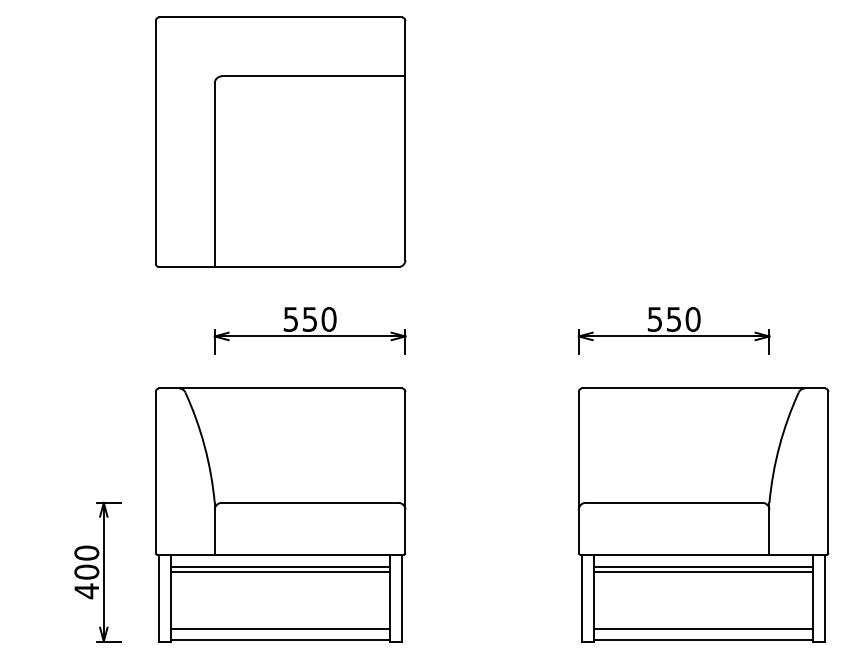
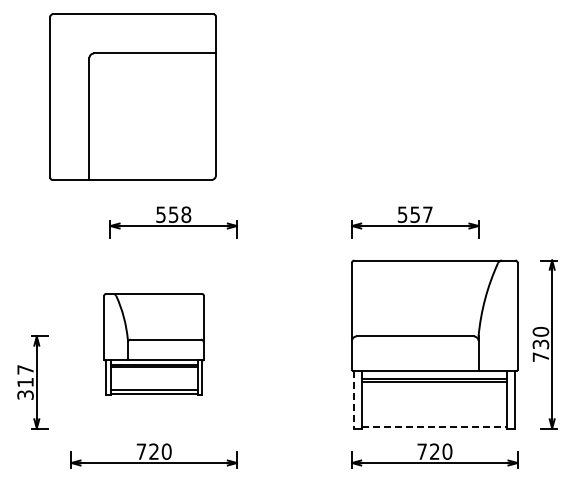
part: (279, 141) -> (132, 96), moved
text: (329, 319) -> (186, 214), 550 -> 558
text: (692, 319) -> (427, 214), 550 -> 557
part: (279, 514) -> (153, 344), size x0.6
text: (86, 572) -> (25, 382), 400 -> 317
line: (582, 597) -> (354, 399), solid -> dashed
line: (703, 629) -> (434, 420), removed
line: (704, 640) -> (435, 427), solid -> dashed

